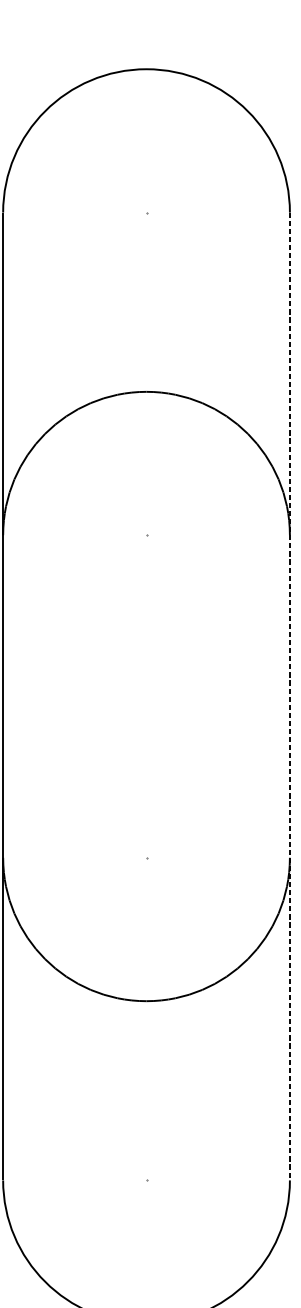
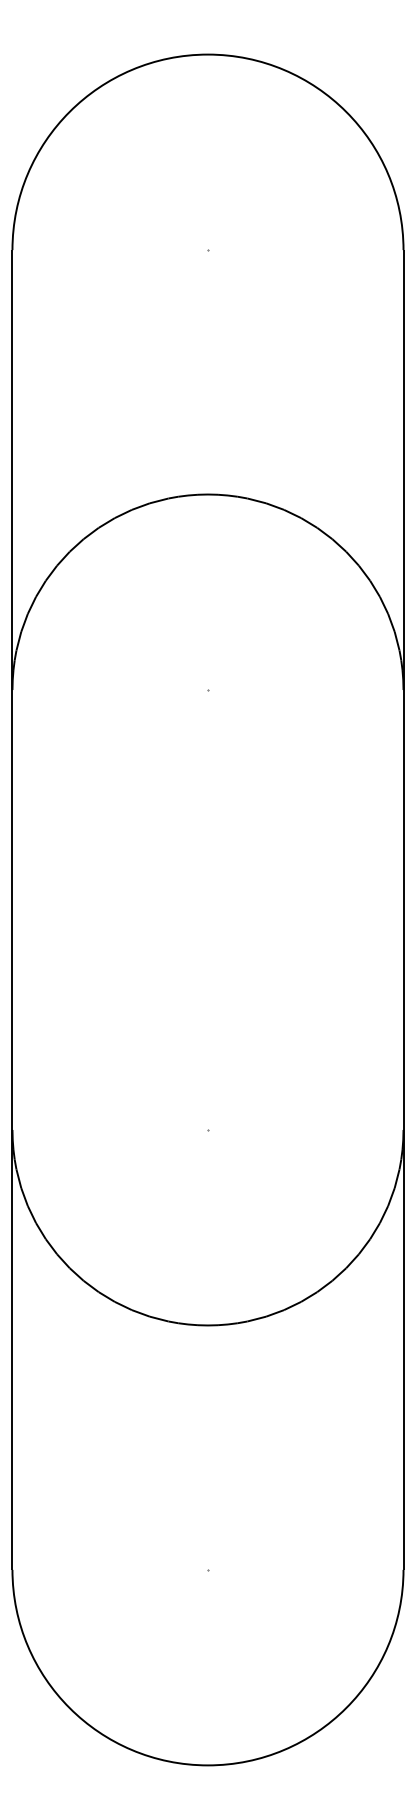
line: (289, 696) -> (403, 909), dashed -> solid

